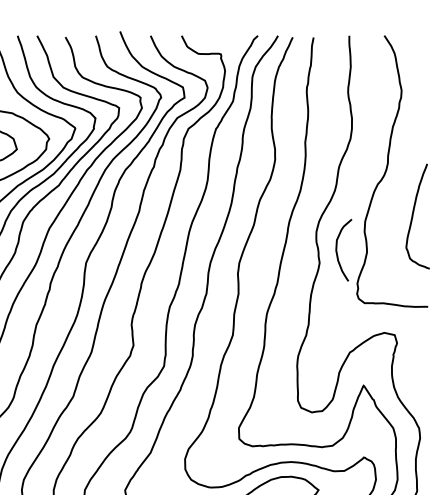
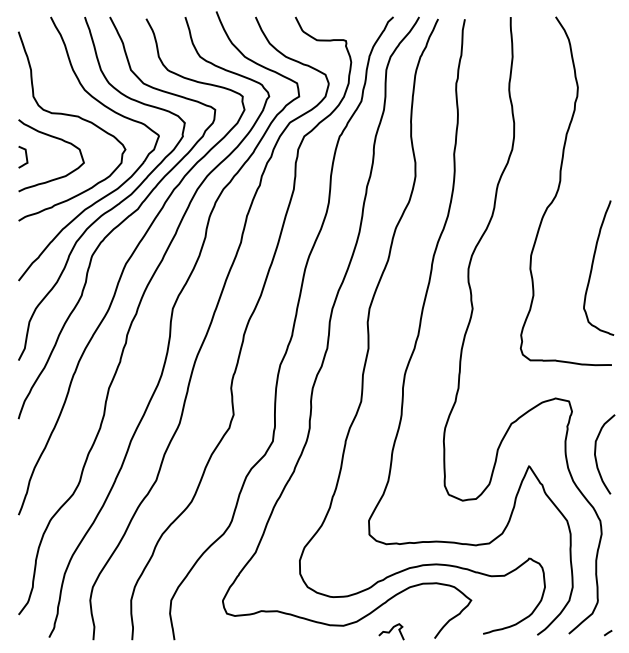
curve: (413, 214) -> (593, 265), moved
curve: (337, 251) -> (596, 456), moved

